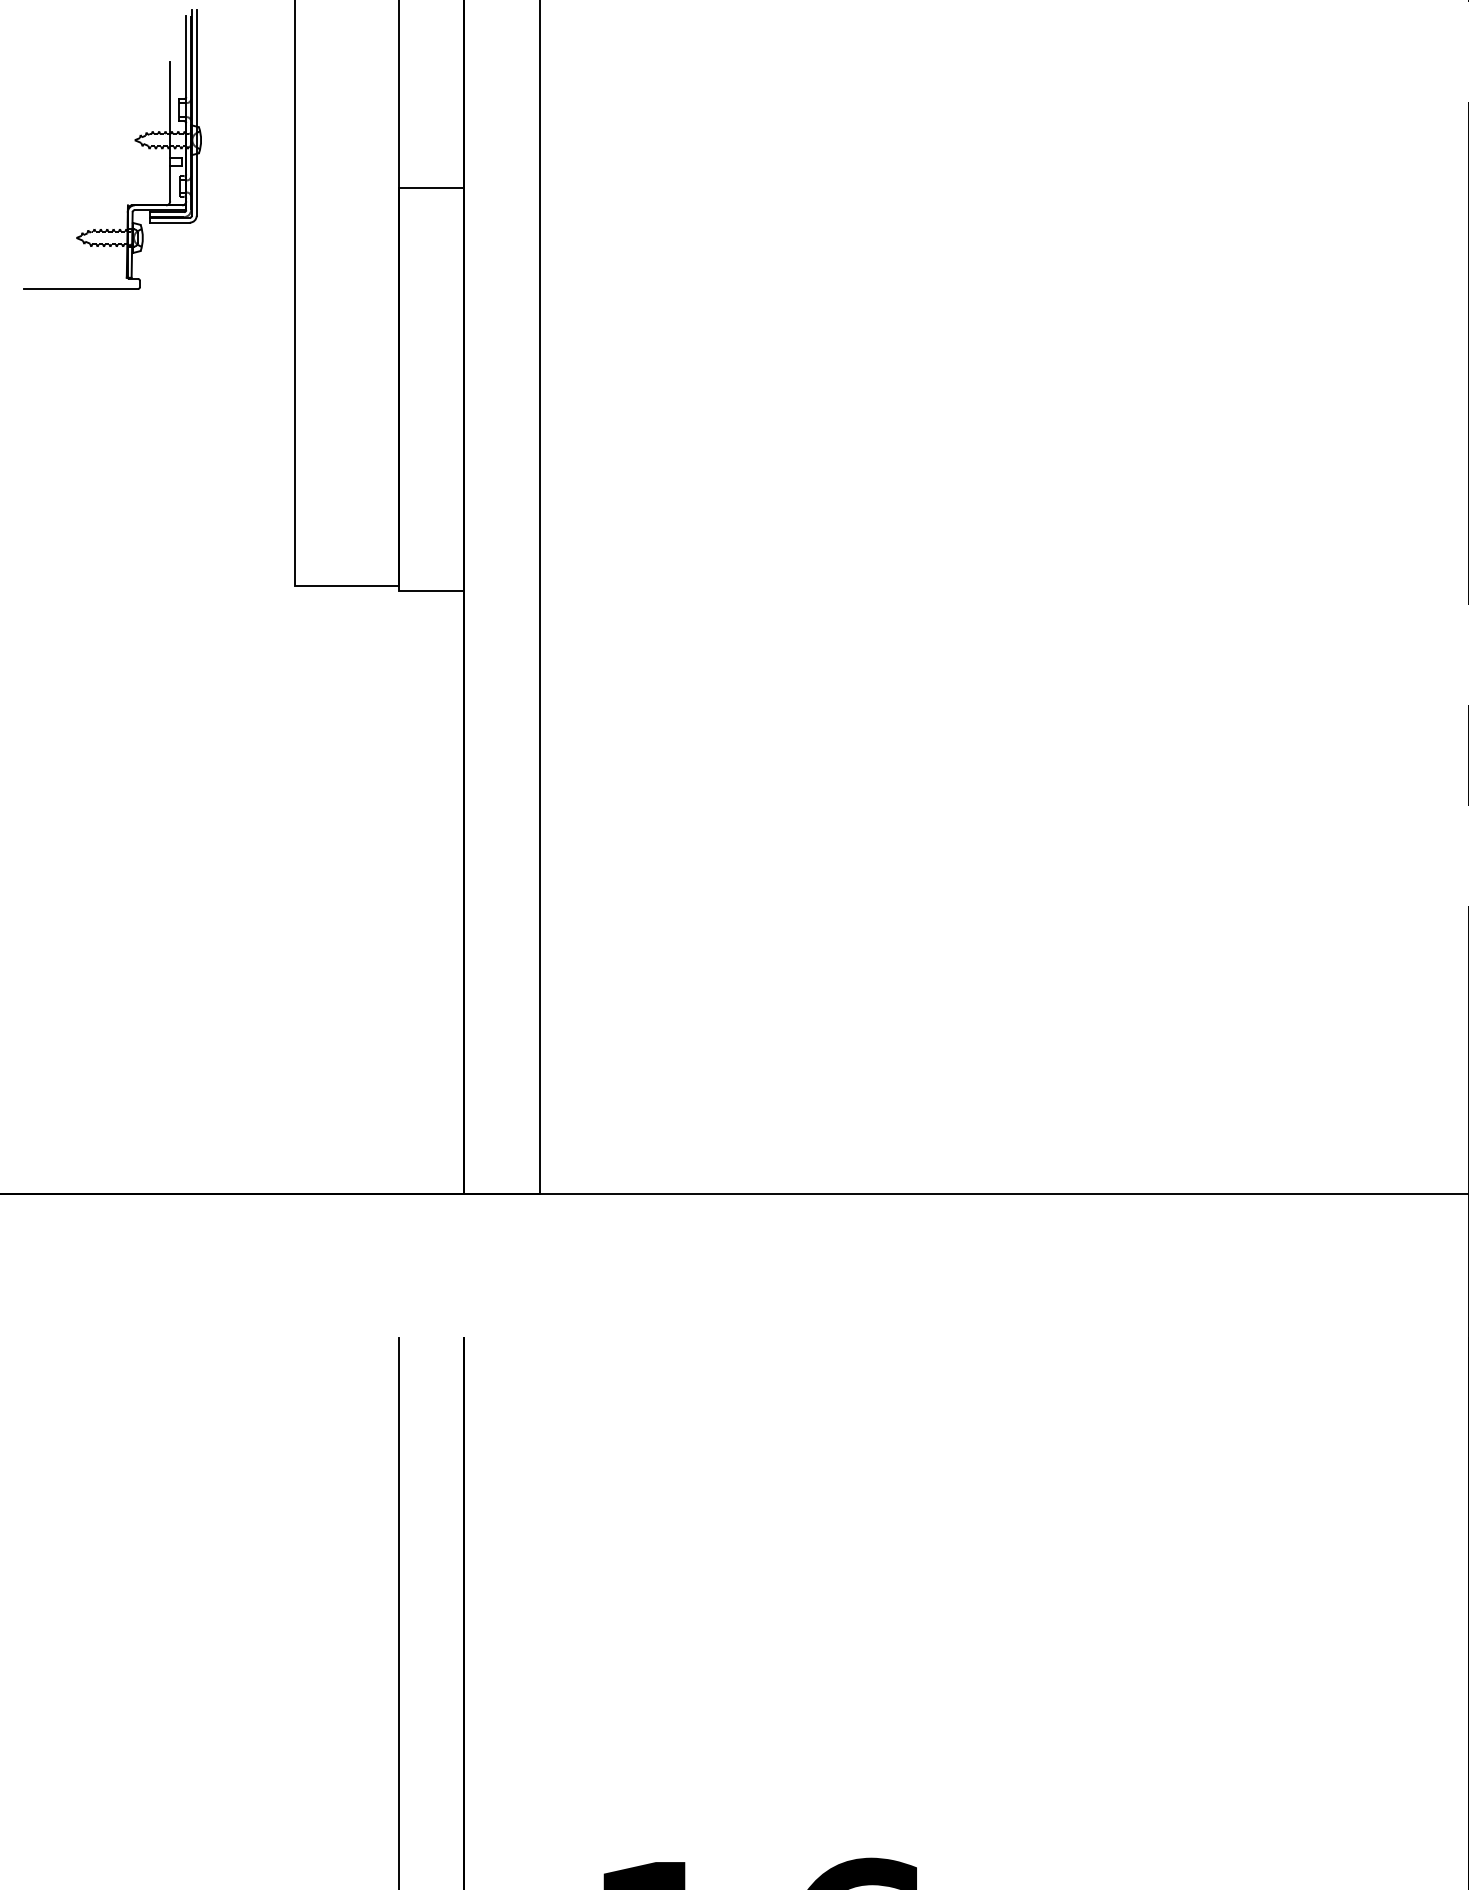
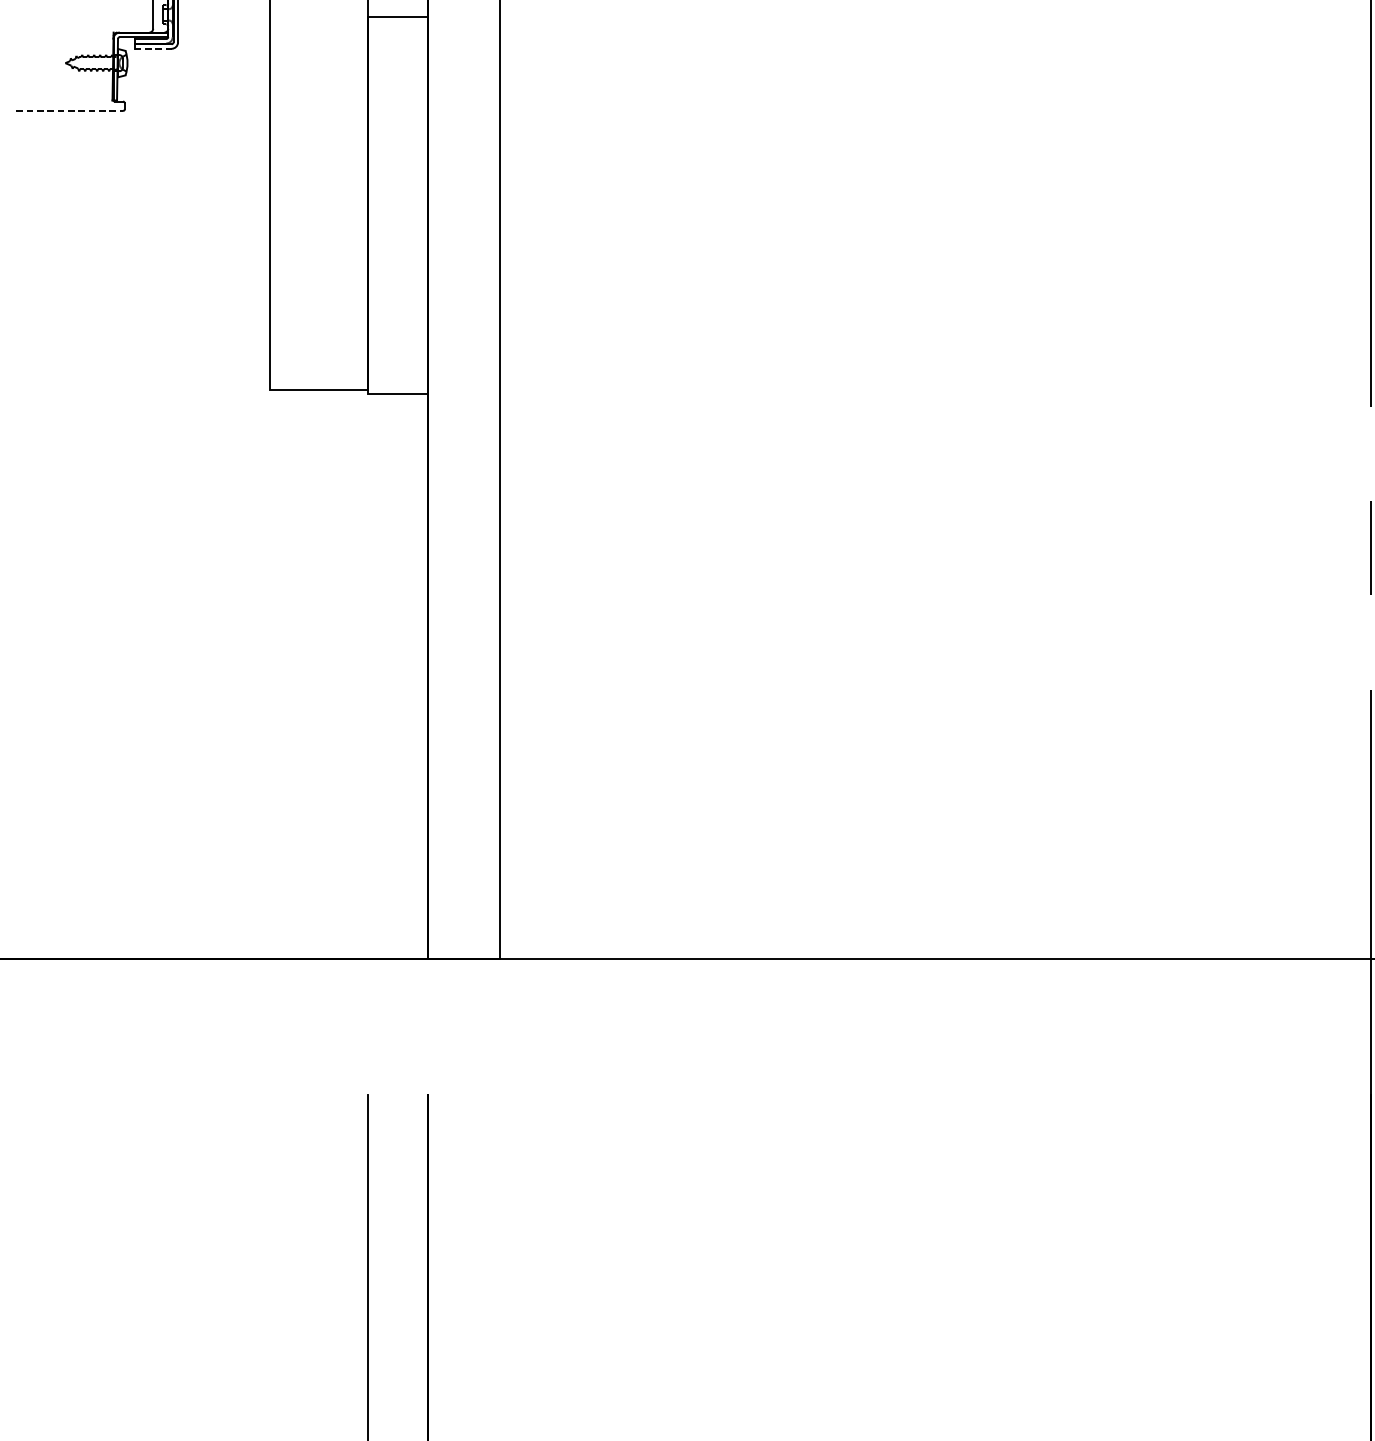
line: (170, 222) -> (153, 48), solid -> dashed
line: (81, 289) -> (70, 111), solid -> dashed

